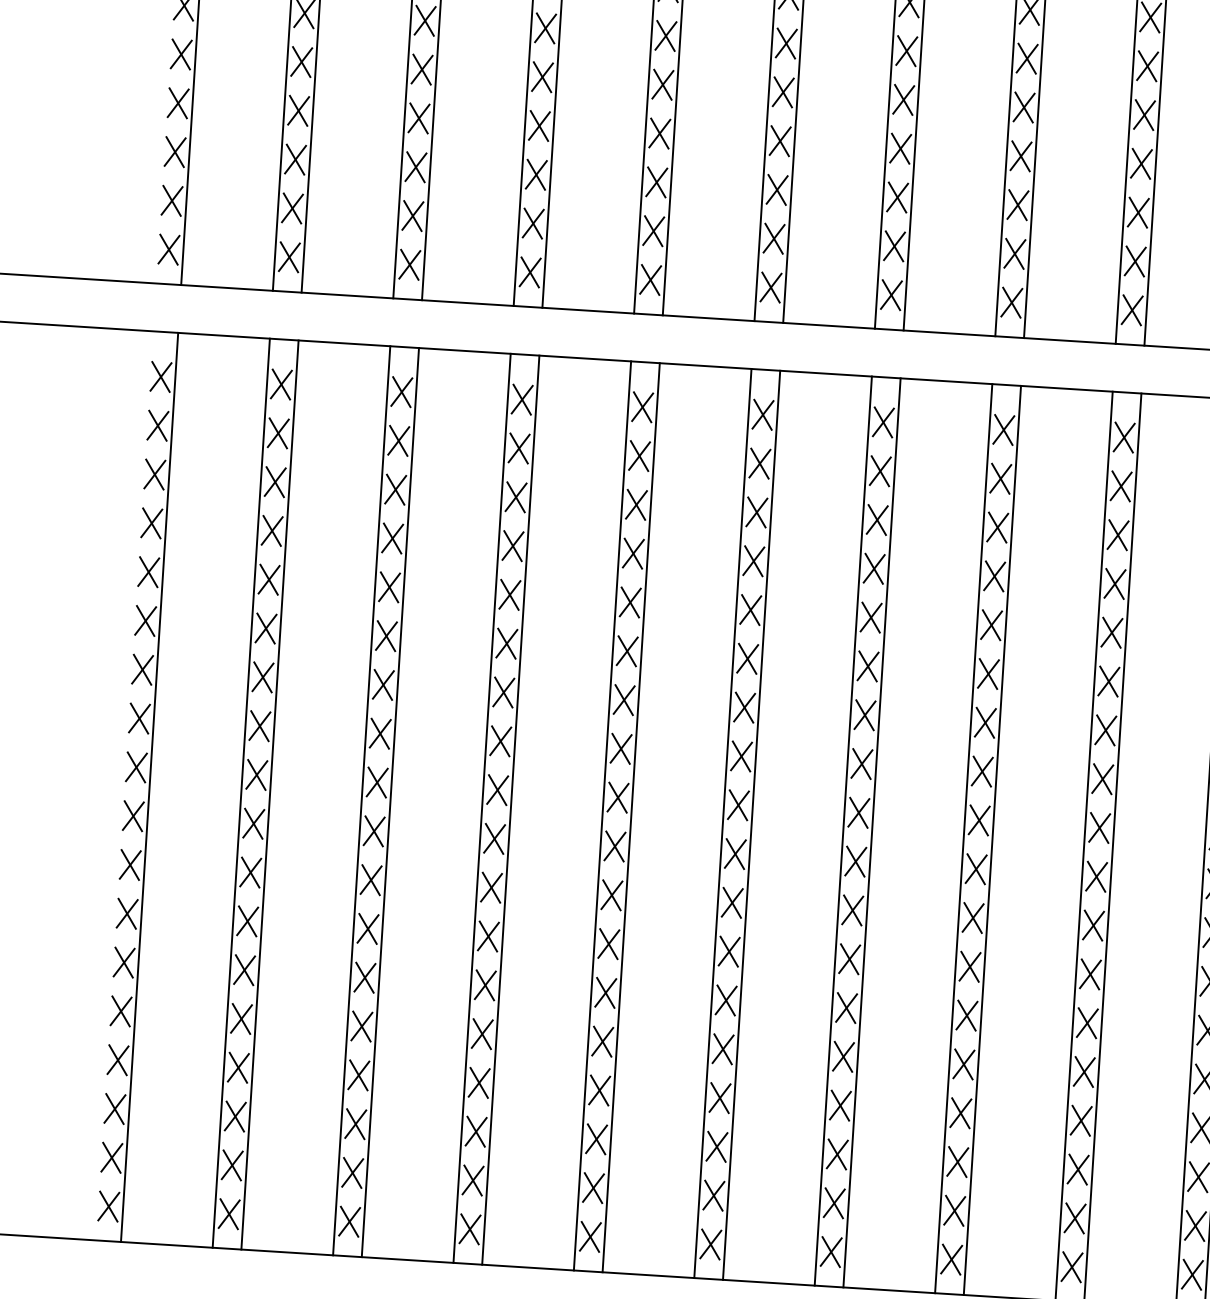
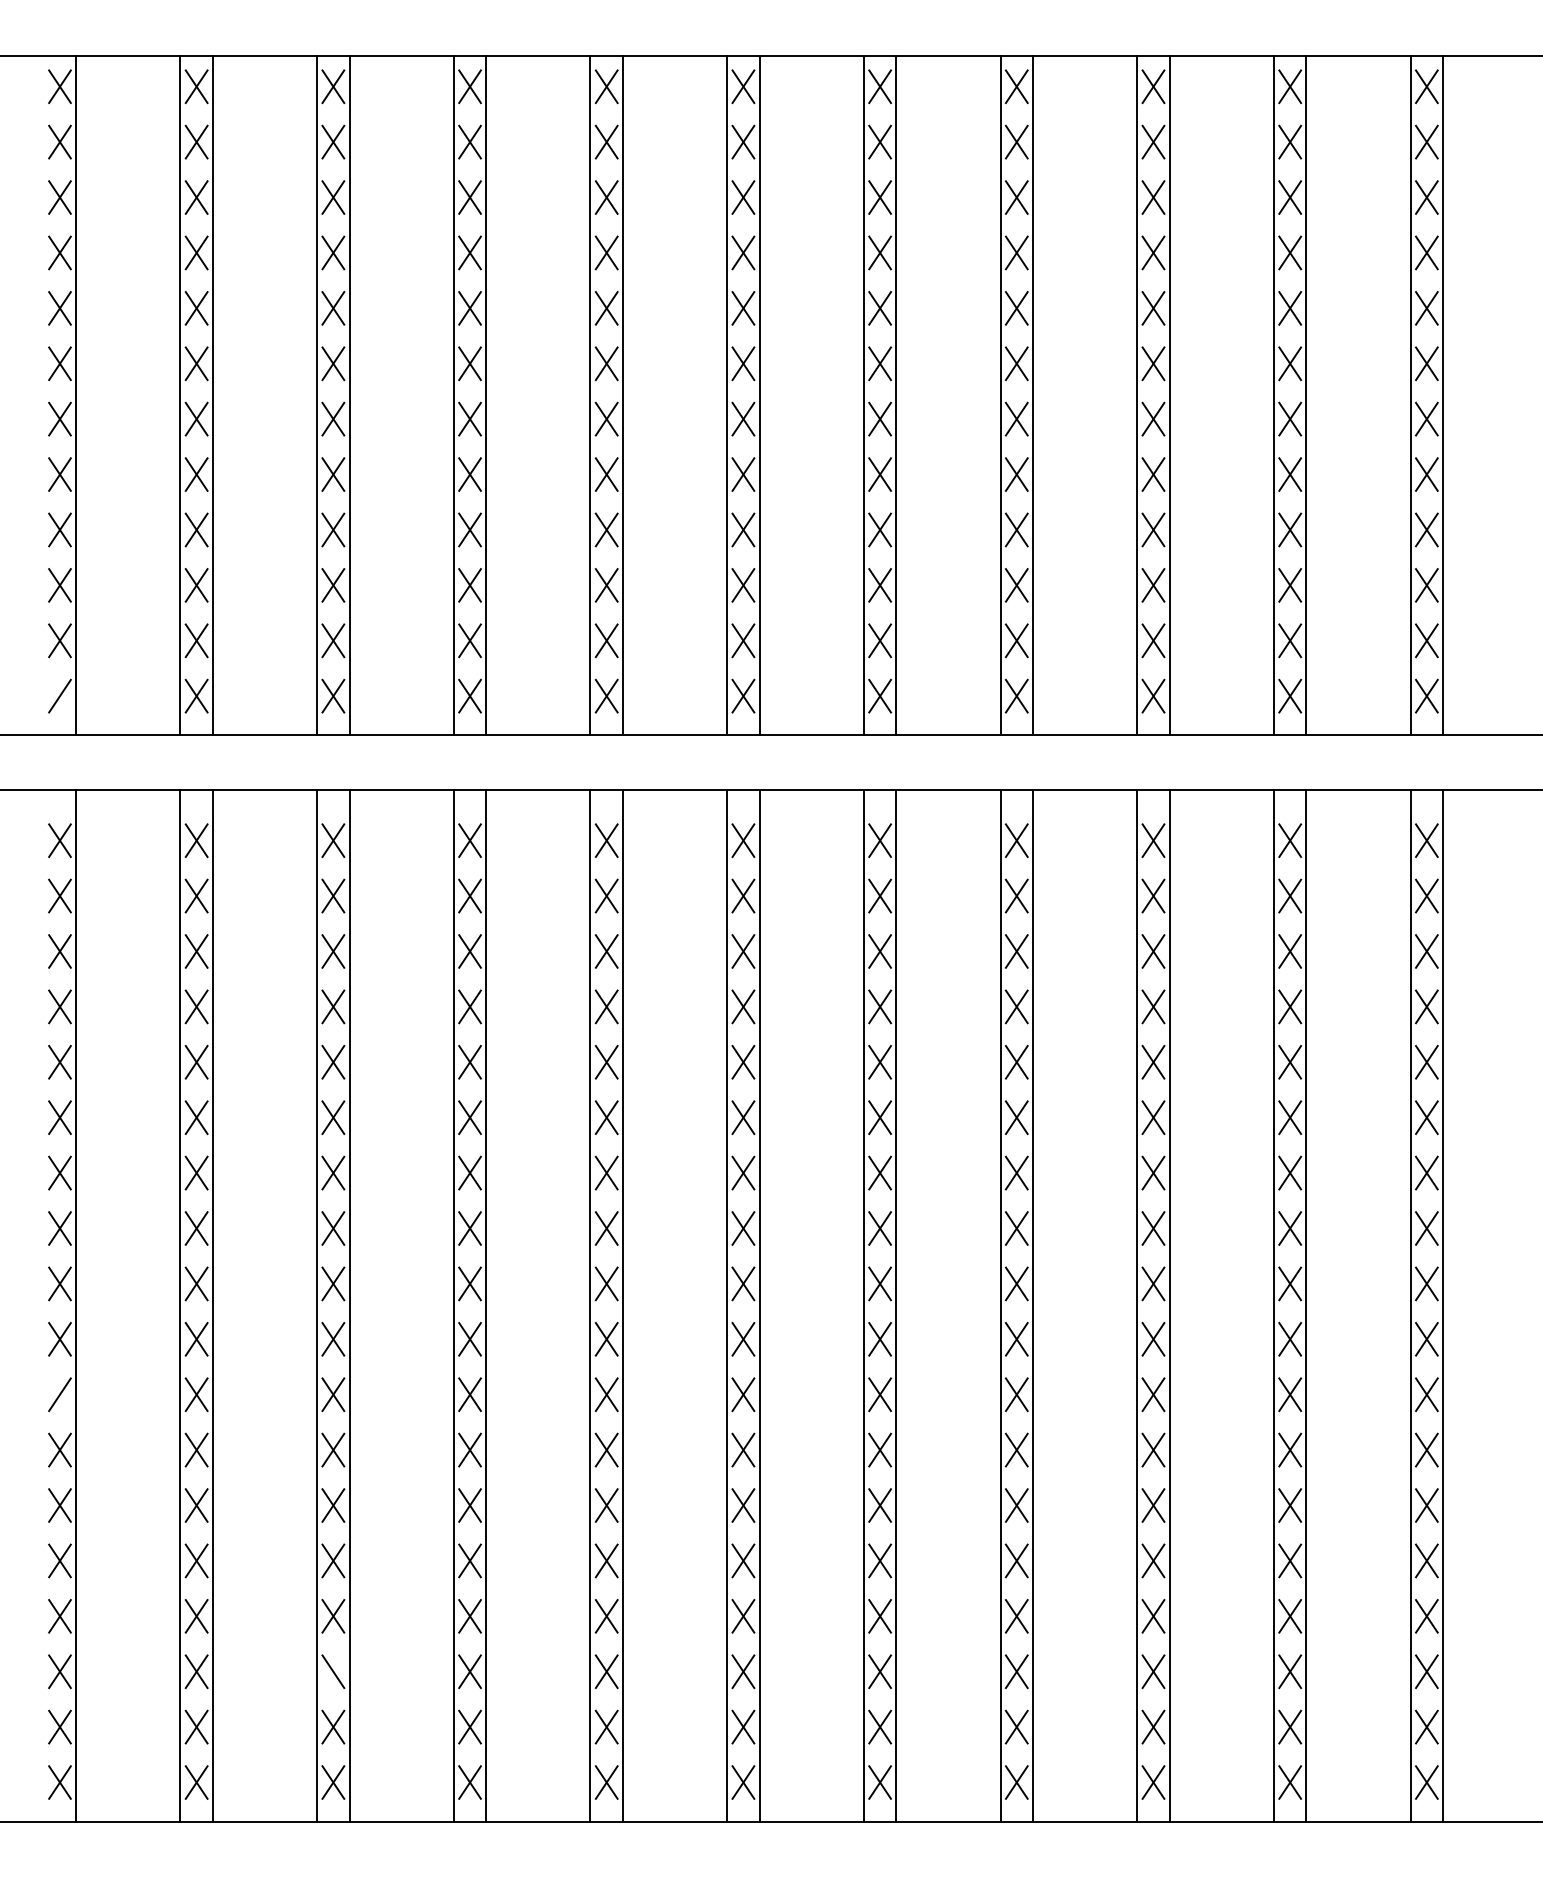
line: (168, 249) -> (59, 695), removed
line: (129, 864) -> (59, 1394), removed
line: (355, 1123) -> (333, 1671), removed

